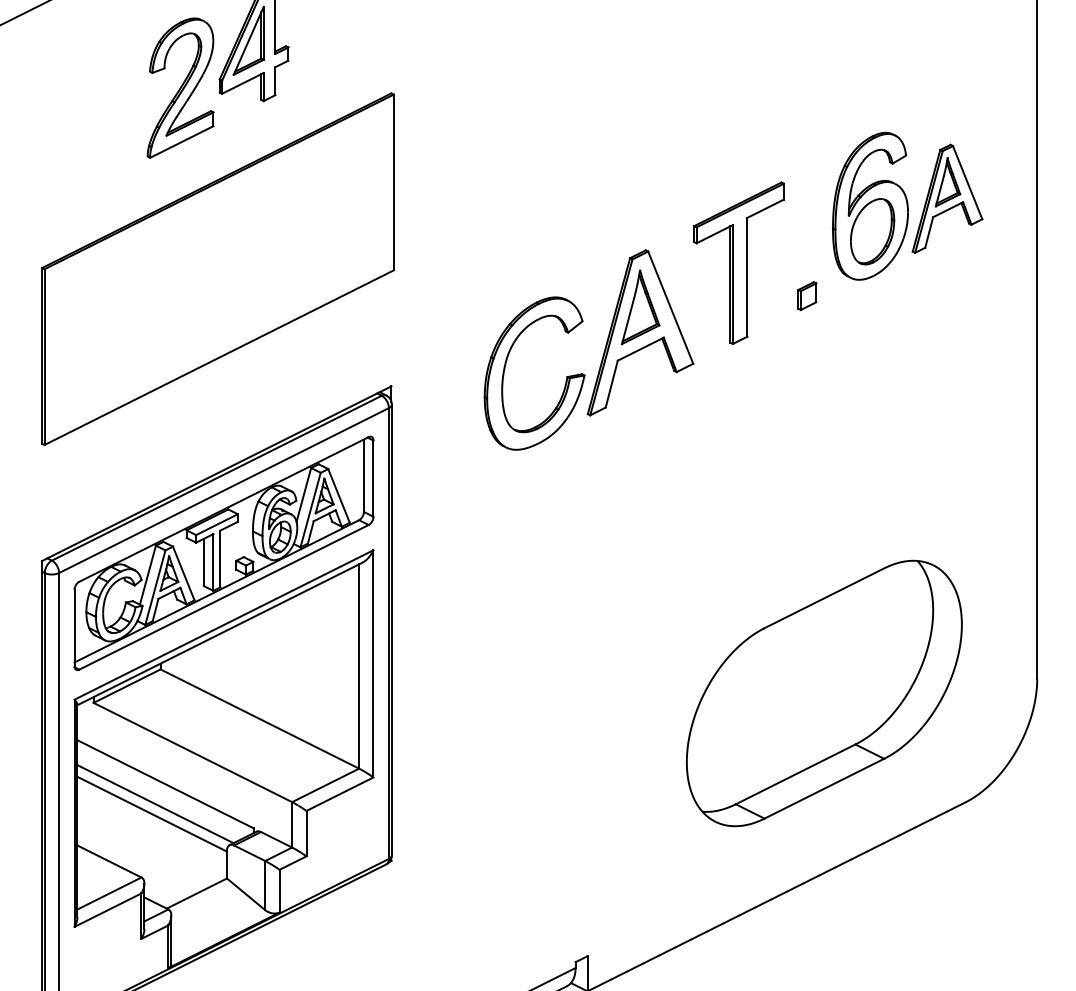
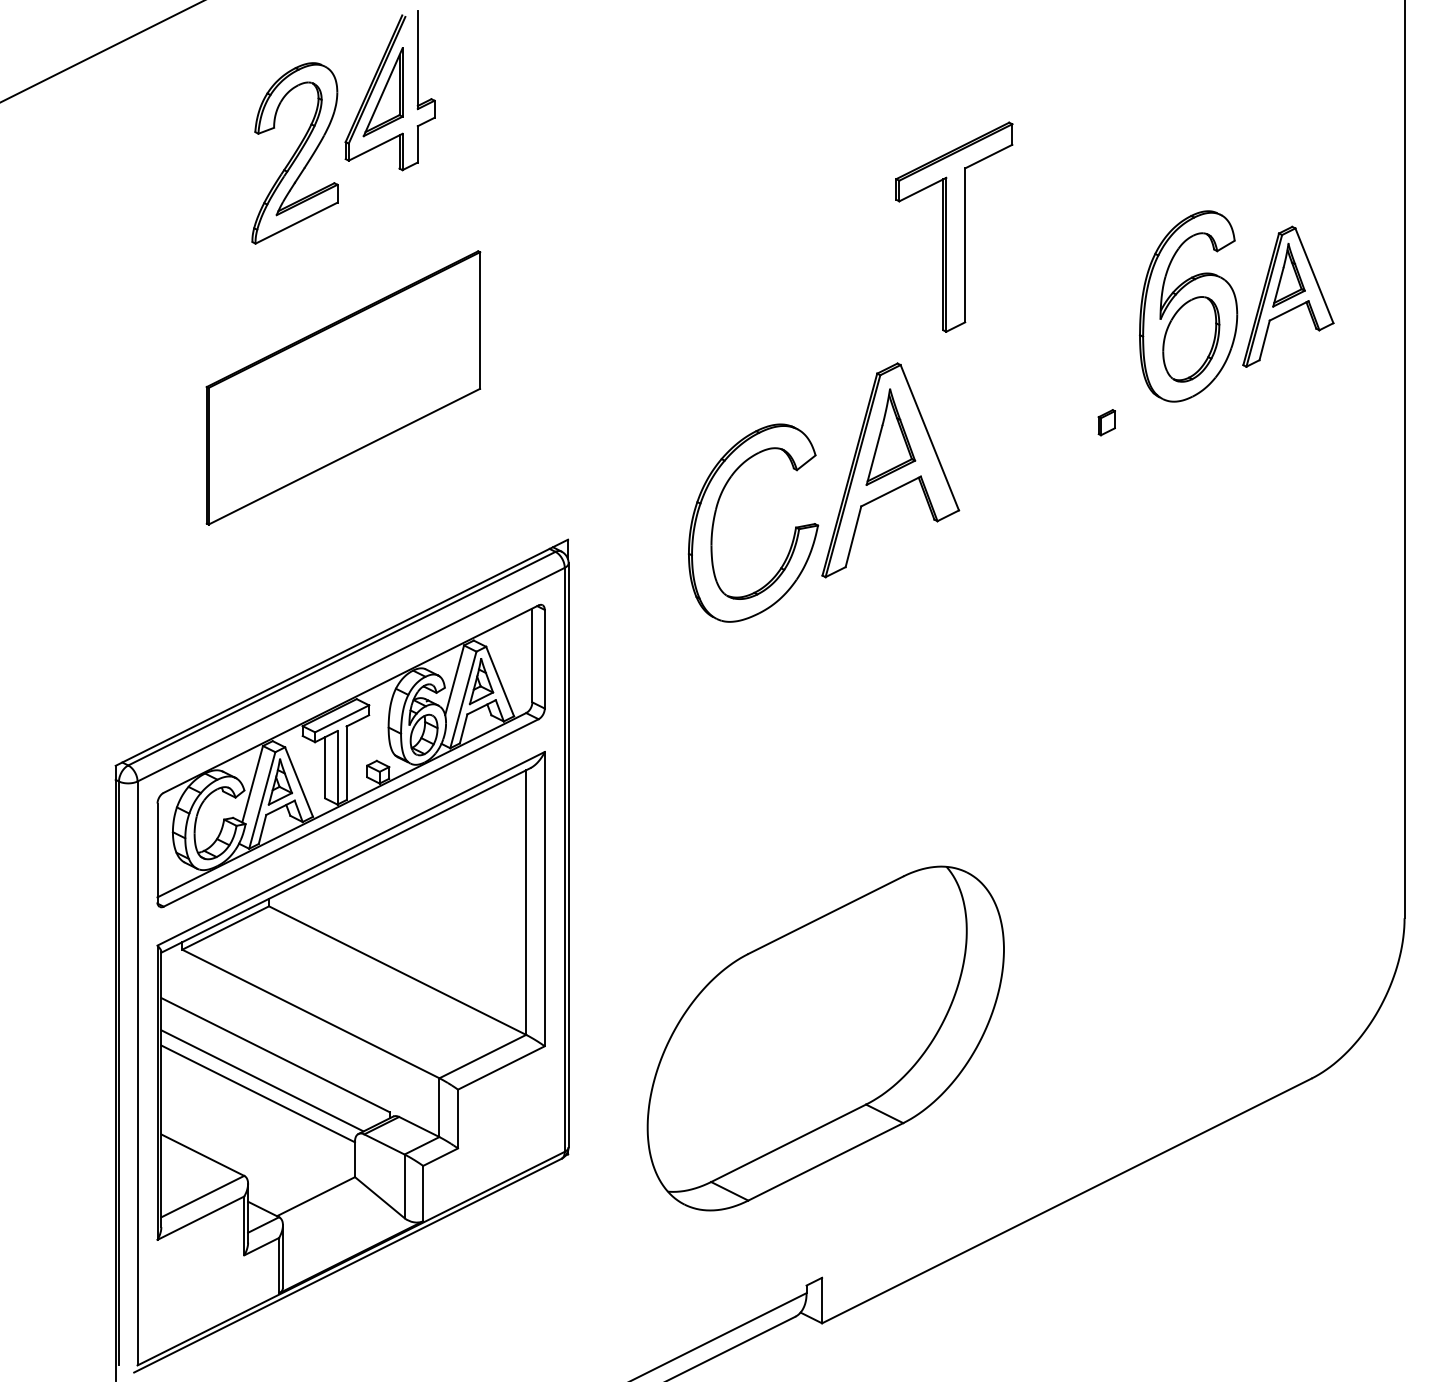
part: (739, 262) -> (954, 226), moved
part: (218, 268) -> (343, 387), size x0.6
part: (807, 295) -> (1106, 422), size x0.7
part: (824, 693) -> (825, 1038), moved

